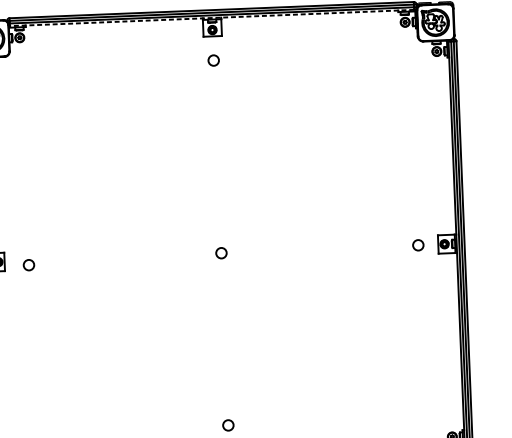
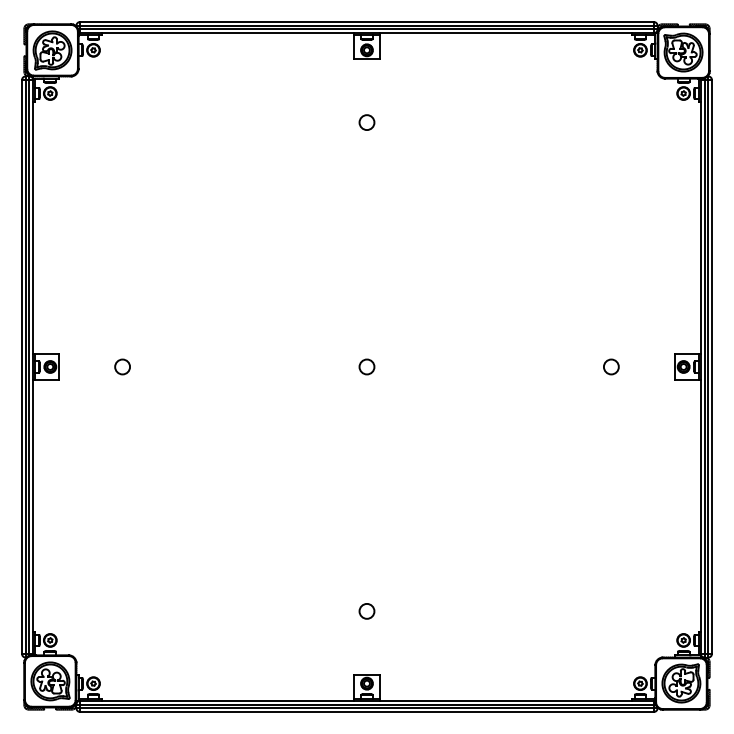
line: (212, 18) -> (367, 33), dashed -> solid
circle: (213, 60) -> (366, 122), moved
circle: (418, 244) -> (611, 366), moved
circle: (28, 264) -> (122, 366), moved

